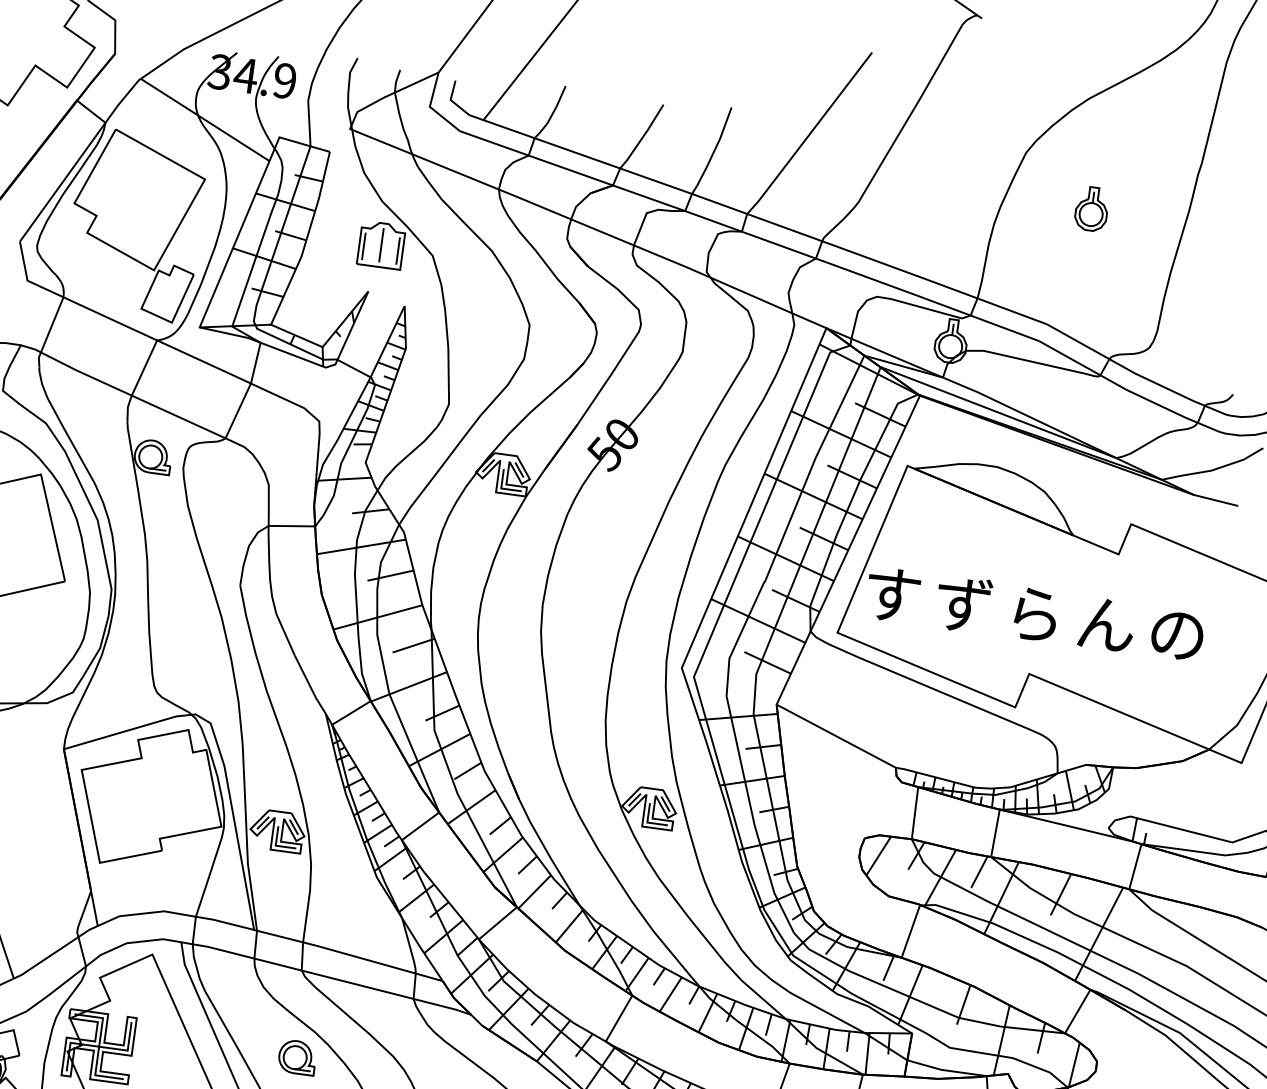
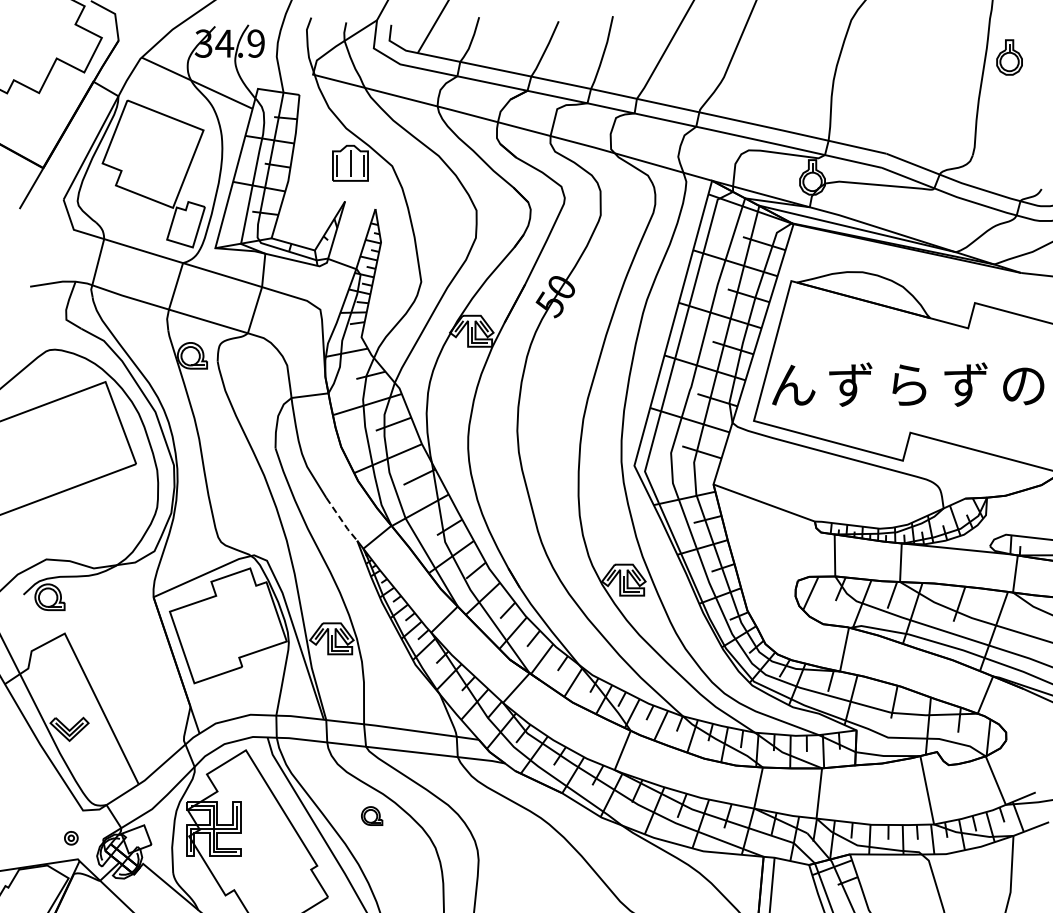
part: (1091, 208) -> (1009, 57), moved
text: (892, 595) -> (793, 385), す -> ん
text: (1106, 623) -> (966, 384), ん -> ず
line: (309, 686) -> (341, 520), solid -> dashed
part: (296, 1056) -> (371, 815), size x0.7

